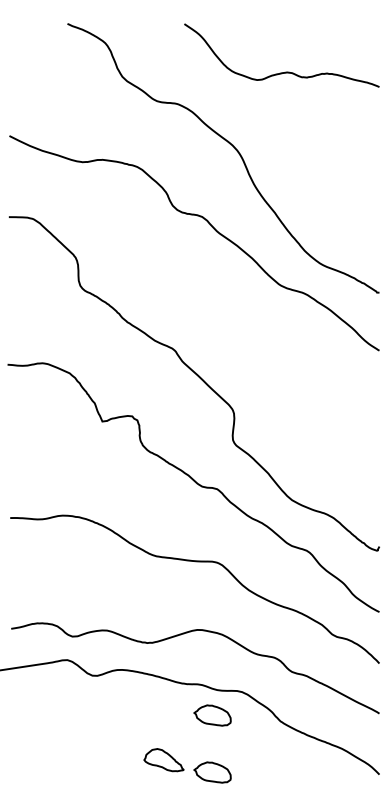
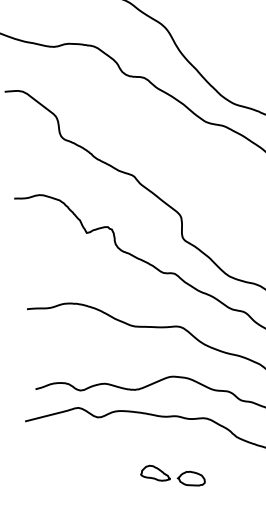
part: (212, 715) -> (187, 437), removed

